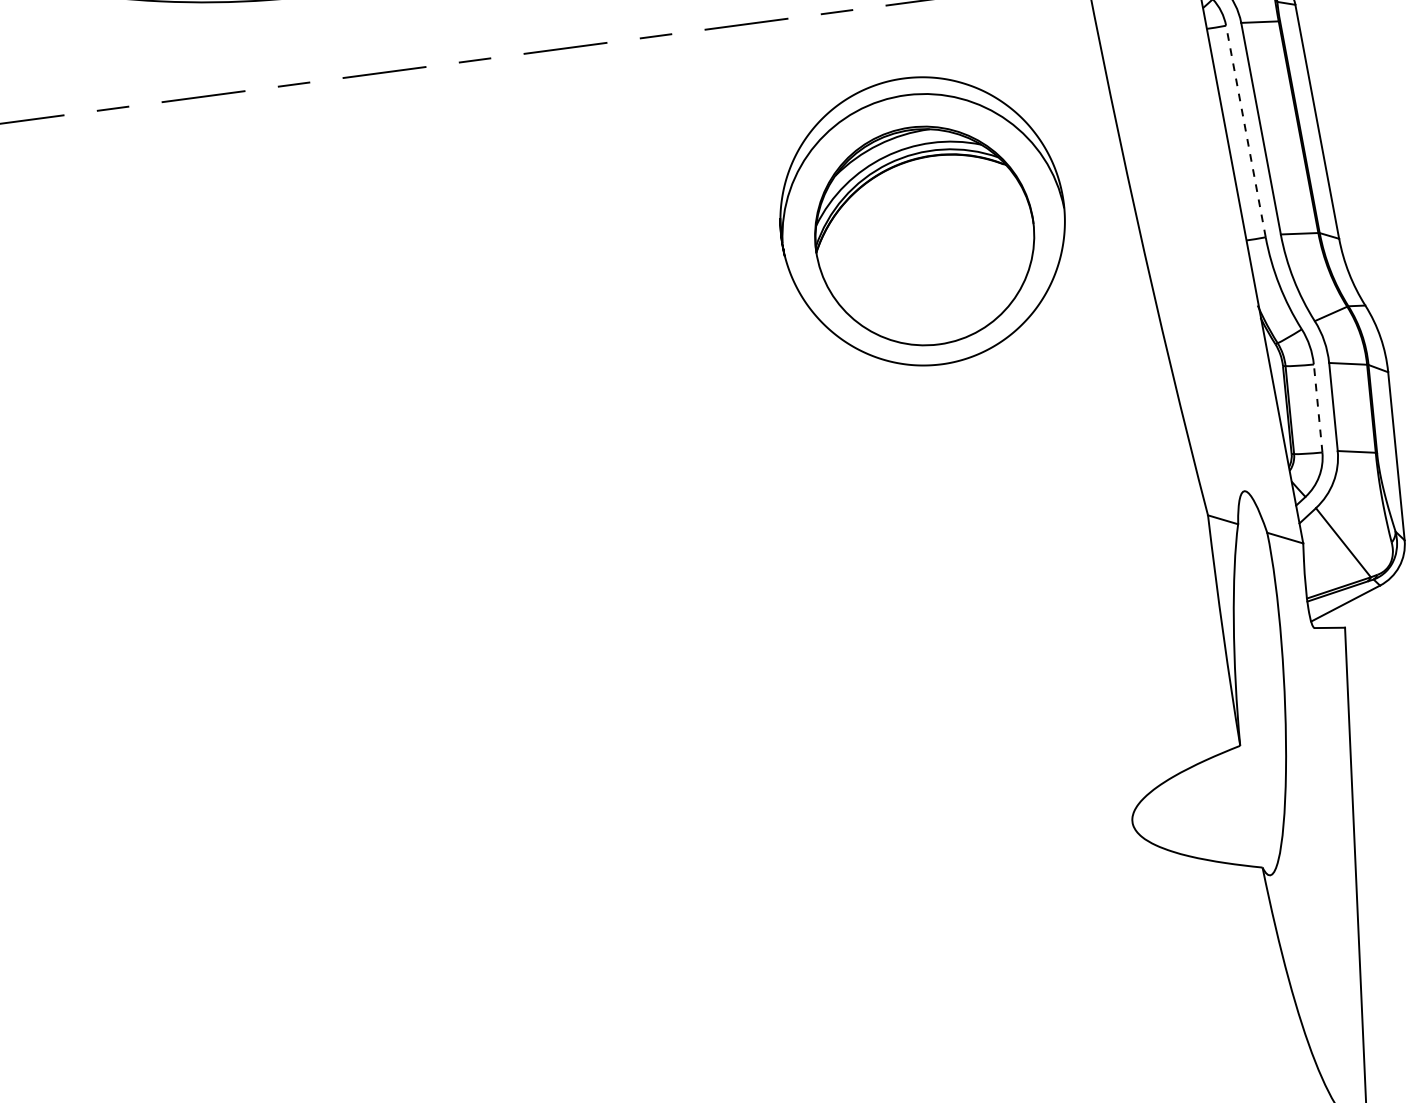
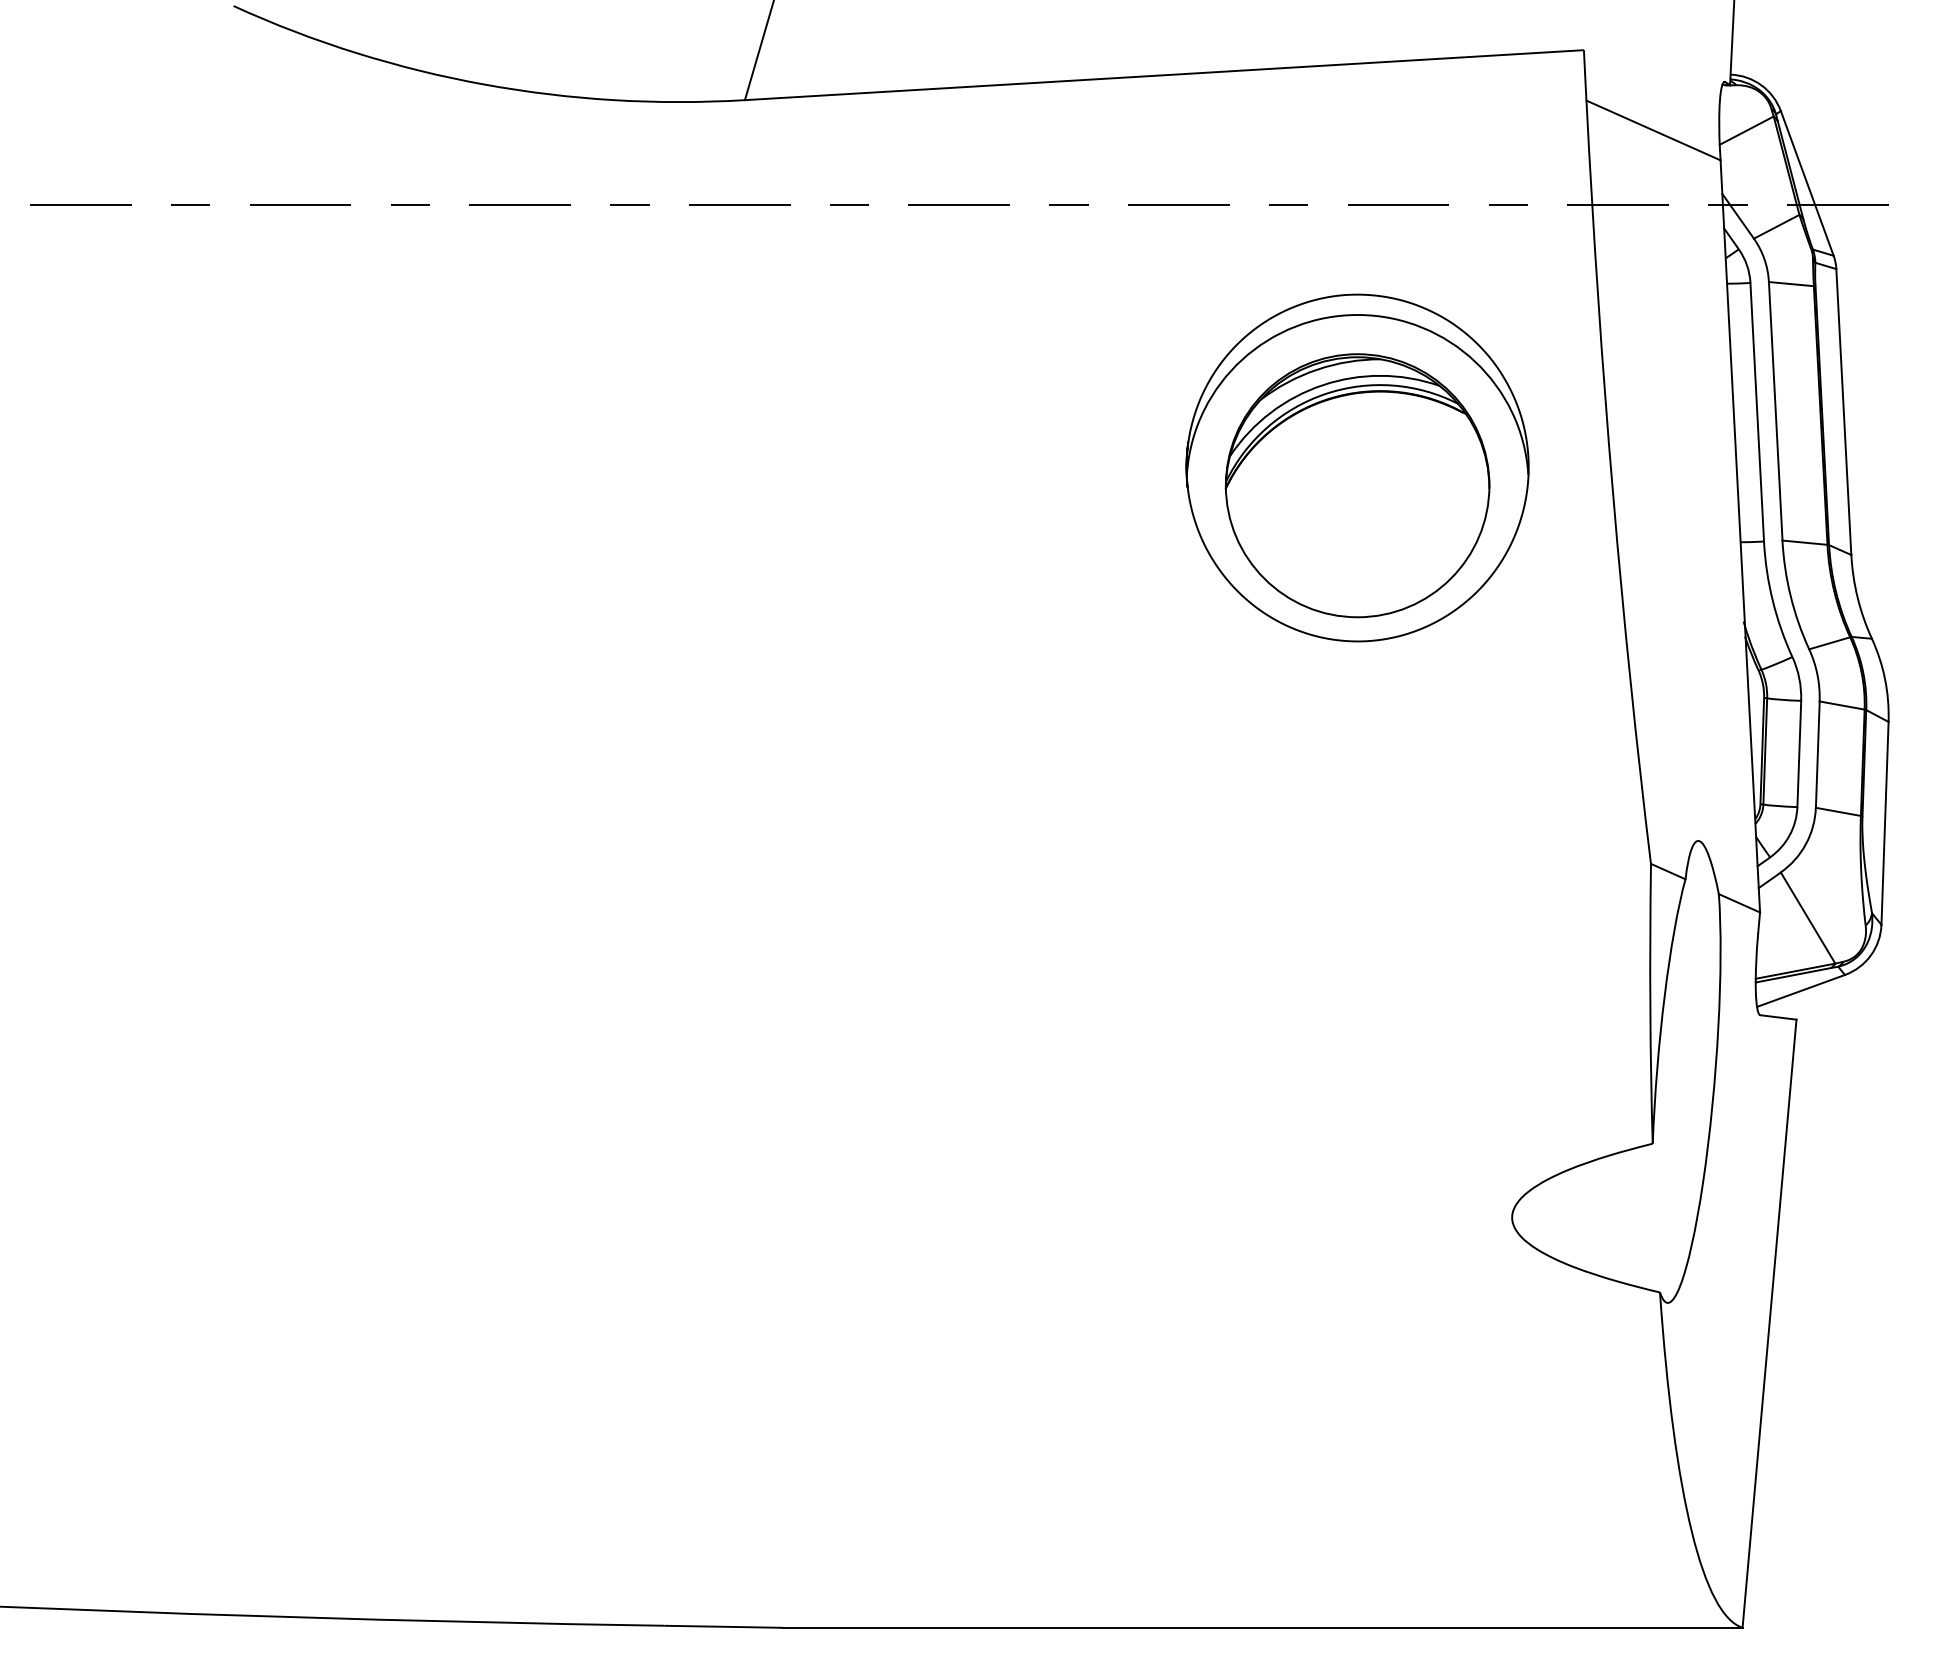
line: (1246, 130) -> (1757, 411), dashed -> solid
line: (1318, 408) -> (1799, 753), dashed -> solid

